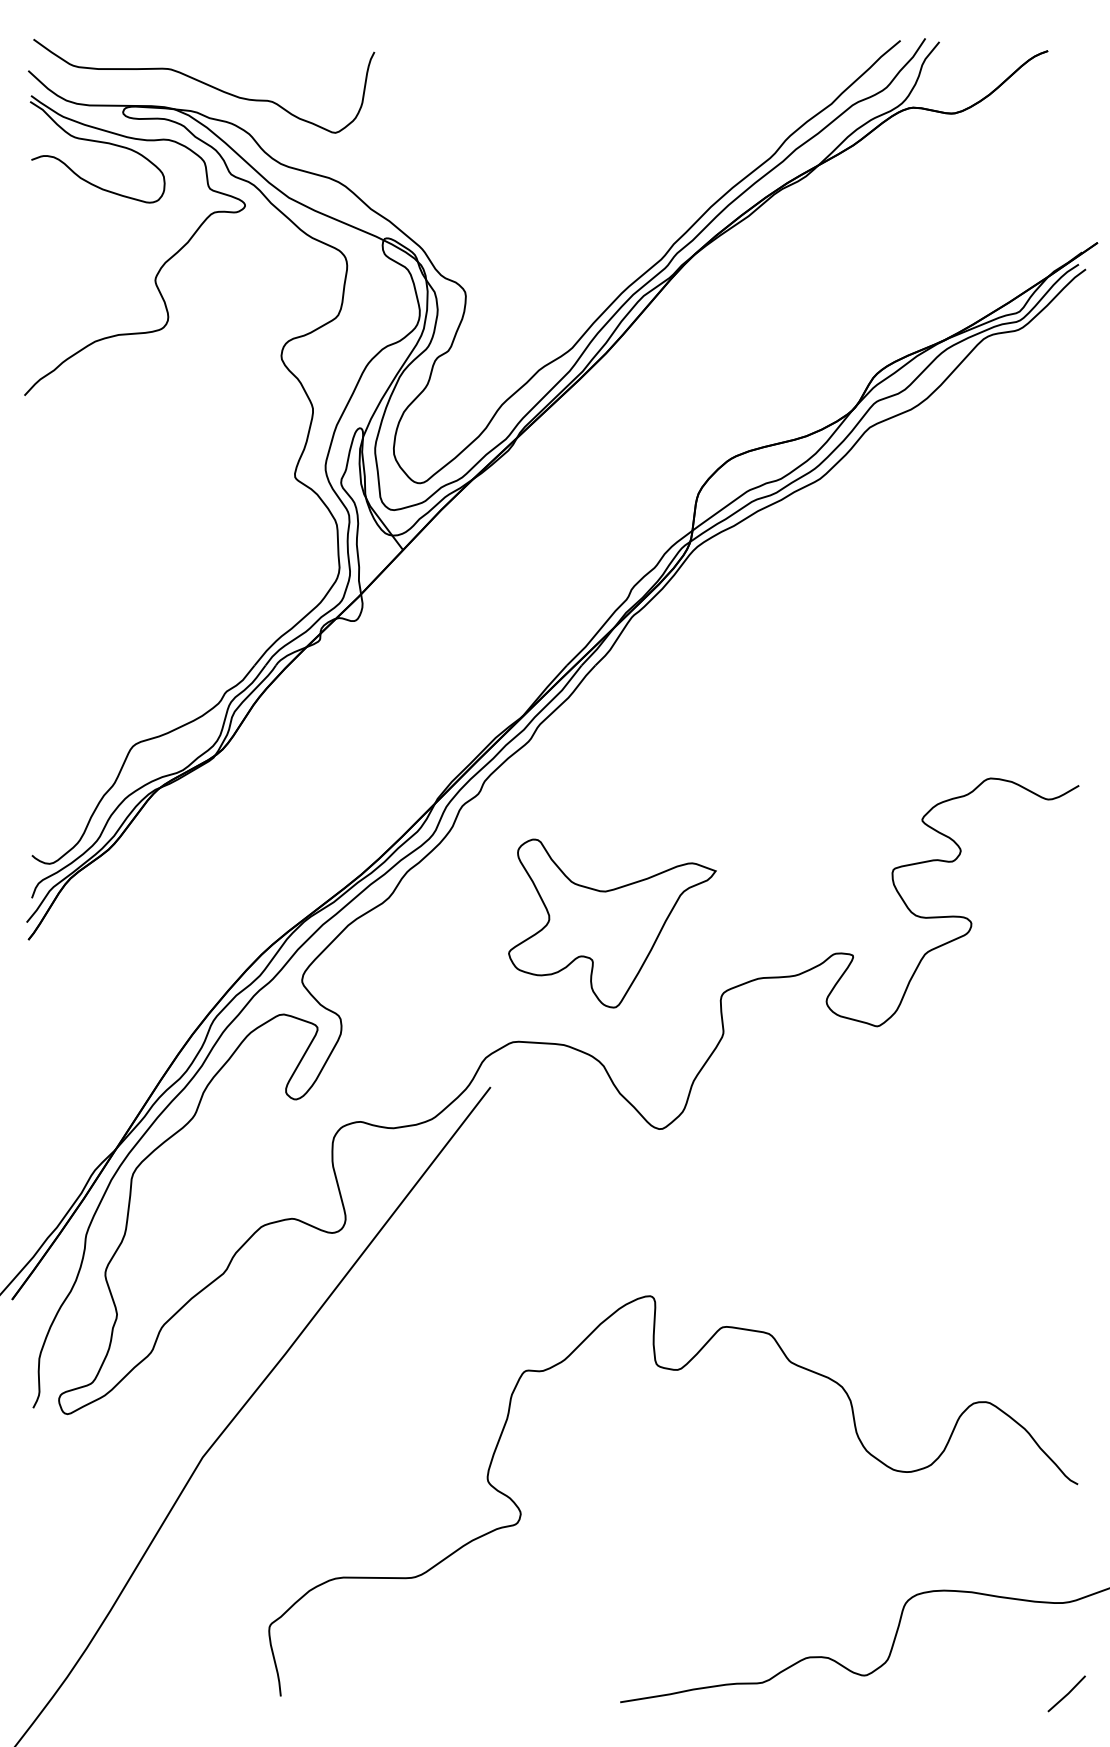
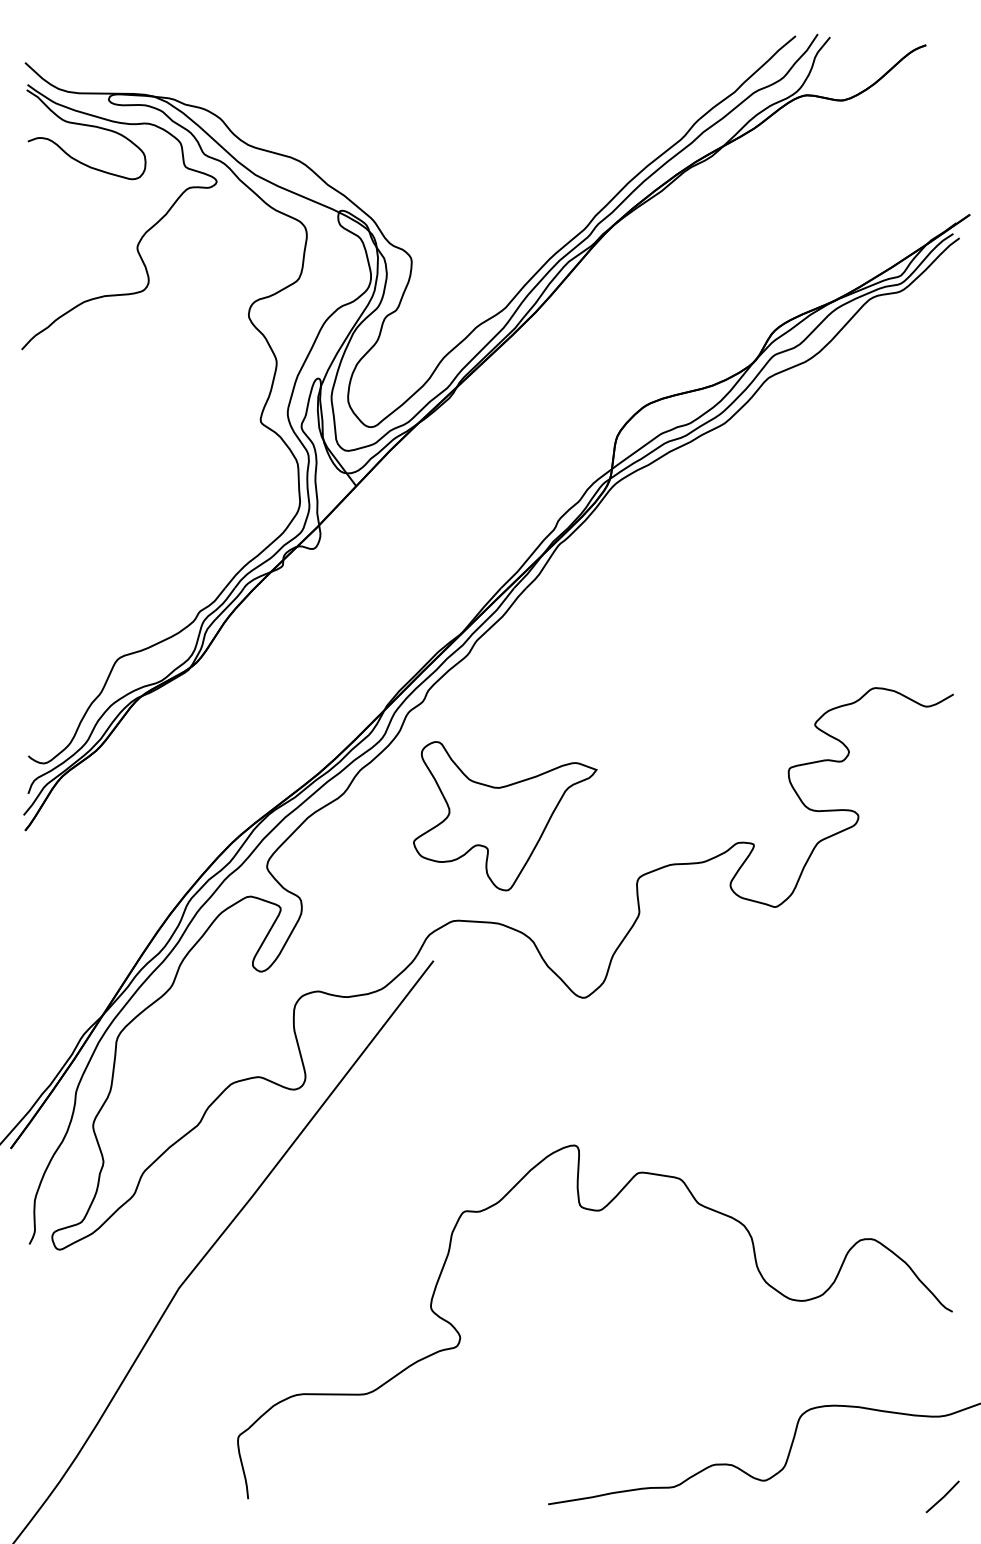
curve: (205, 85) -> (181, 75), removed
part: (612, 923) -> (505, 816), moved

